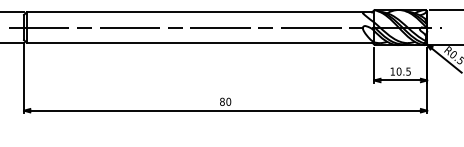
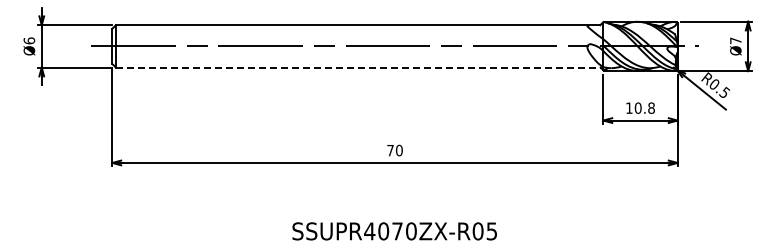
line: (199, 42) -> (358, 67), solid -> dashed
text: (408, 71) -> (651, 107), 10.5 -> 10.8
text: (222, 101) -> (390, 150), 80 -> 70

